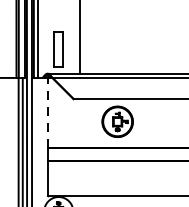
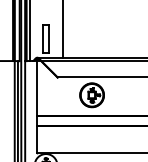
line: (47, 111) -> (37, 87), dashed -> solid

